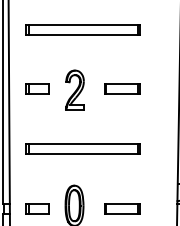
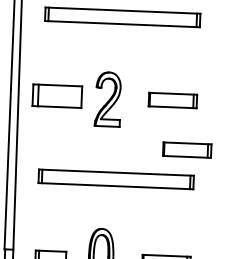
part: (37, 88) -> (57, 94), size x1.6
part: (134, 124) -> (187, 148), added

